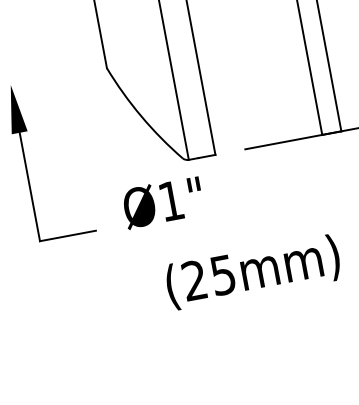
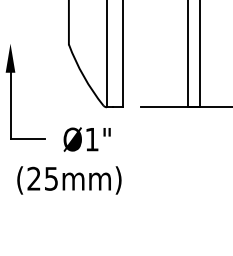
text: (162, 202) -> (86, 139), moved
text: (253, 272) -> (69, 180), moved

